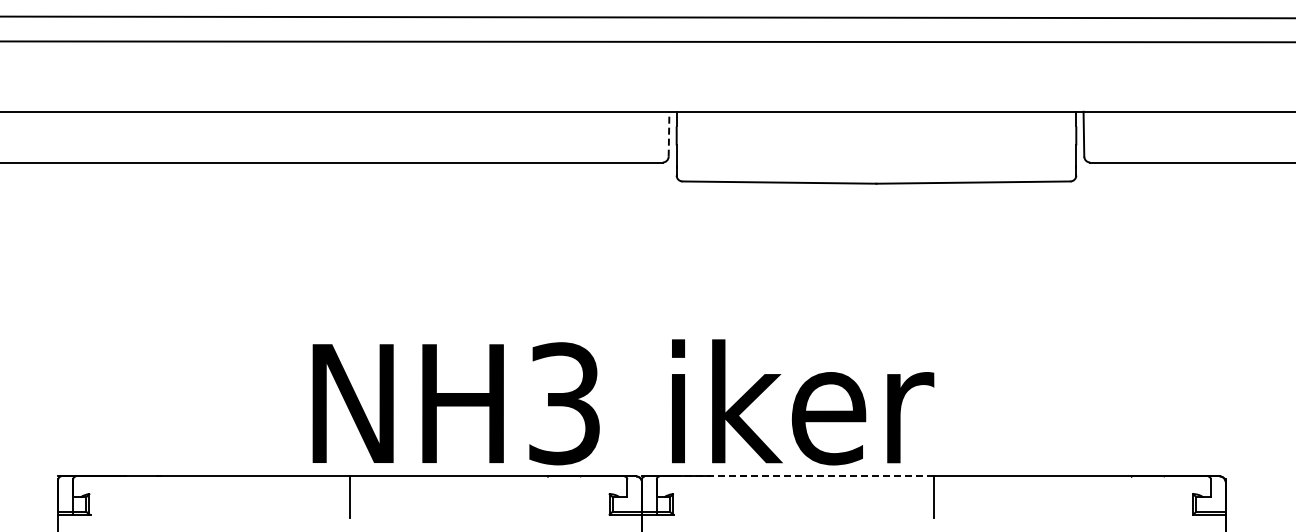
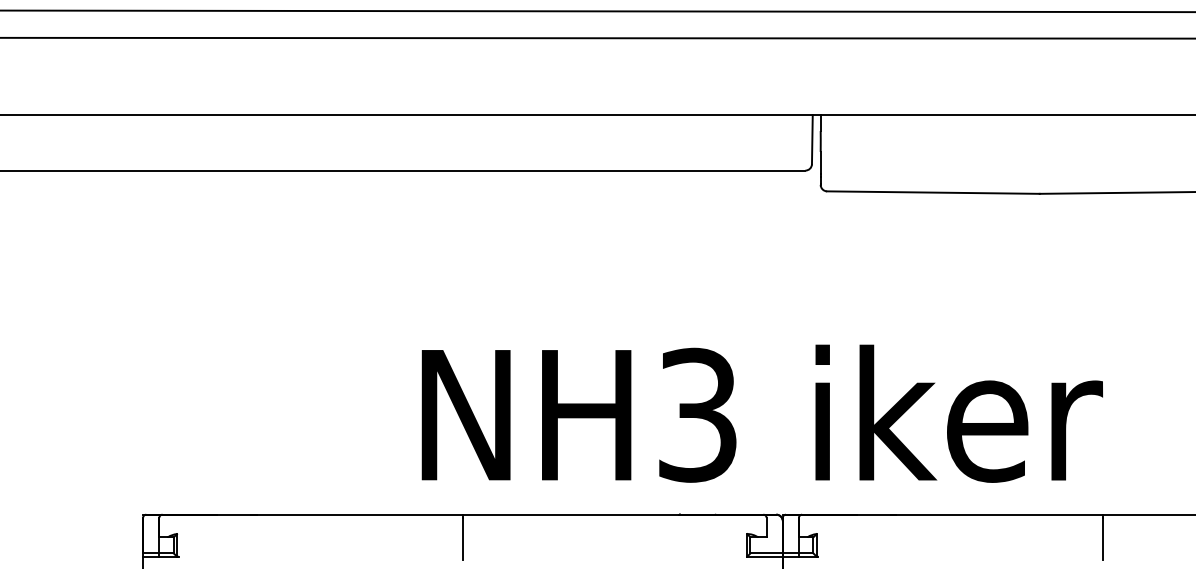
line: (669, 133) -> (812, 138), dashed -> solid
text: (623, 402) -> (762, 413), moved
line: (804, 476) -> (960, 514), dashed -> solid

